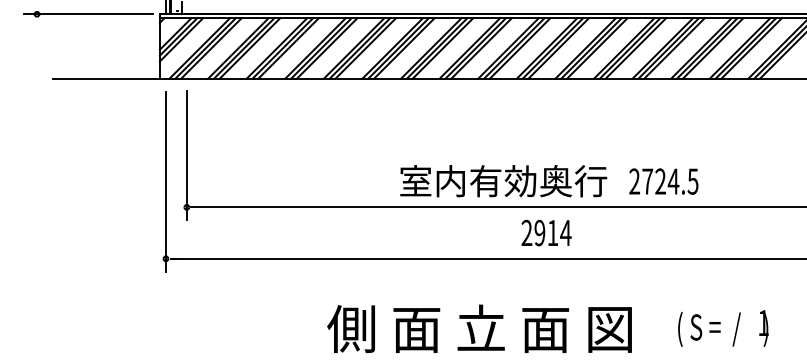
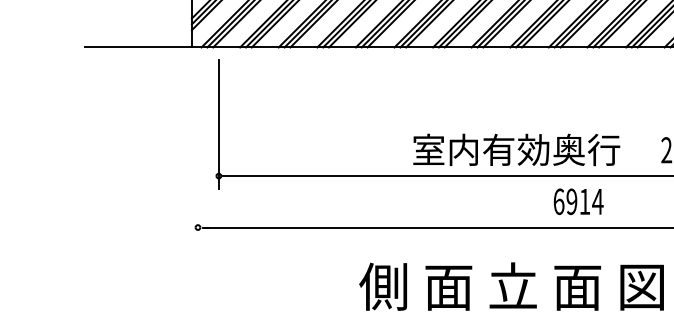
line: (165, 181) -> (197, 150), removed
text: (503, 181) -> (516, 150), moved
text: (526, 232) -> (558, 201), 2914 -> 6914
text: (479, 328) -> (511, 286), moved

